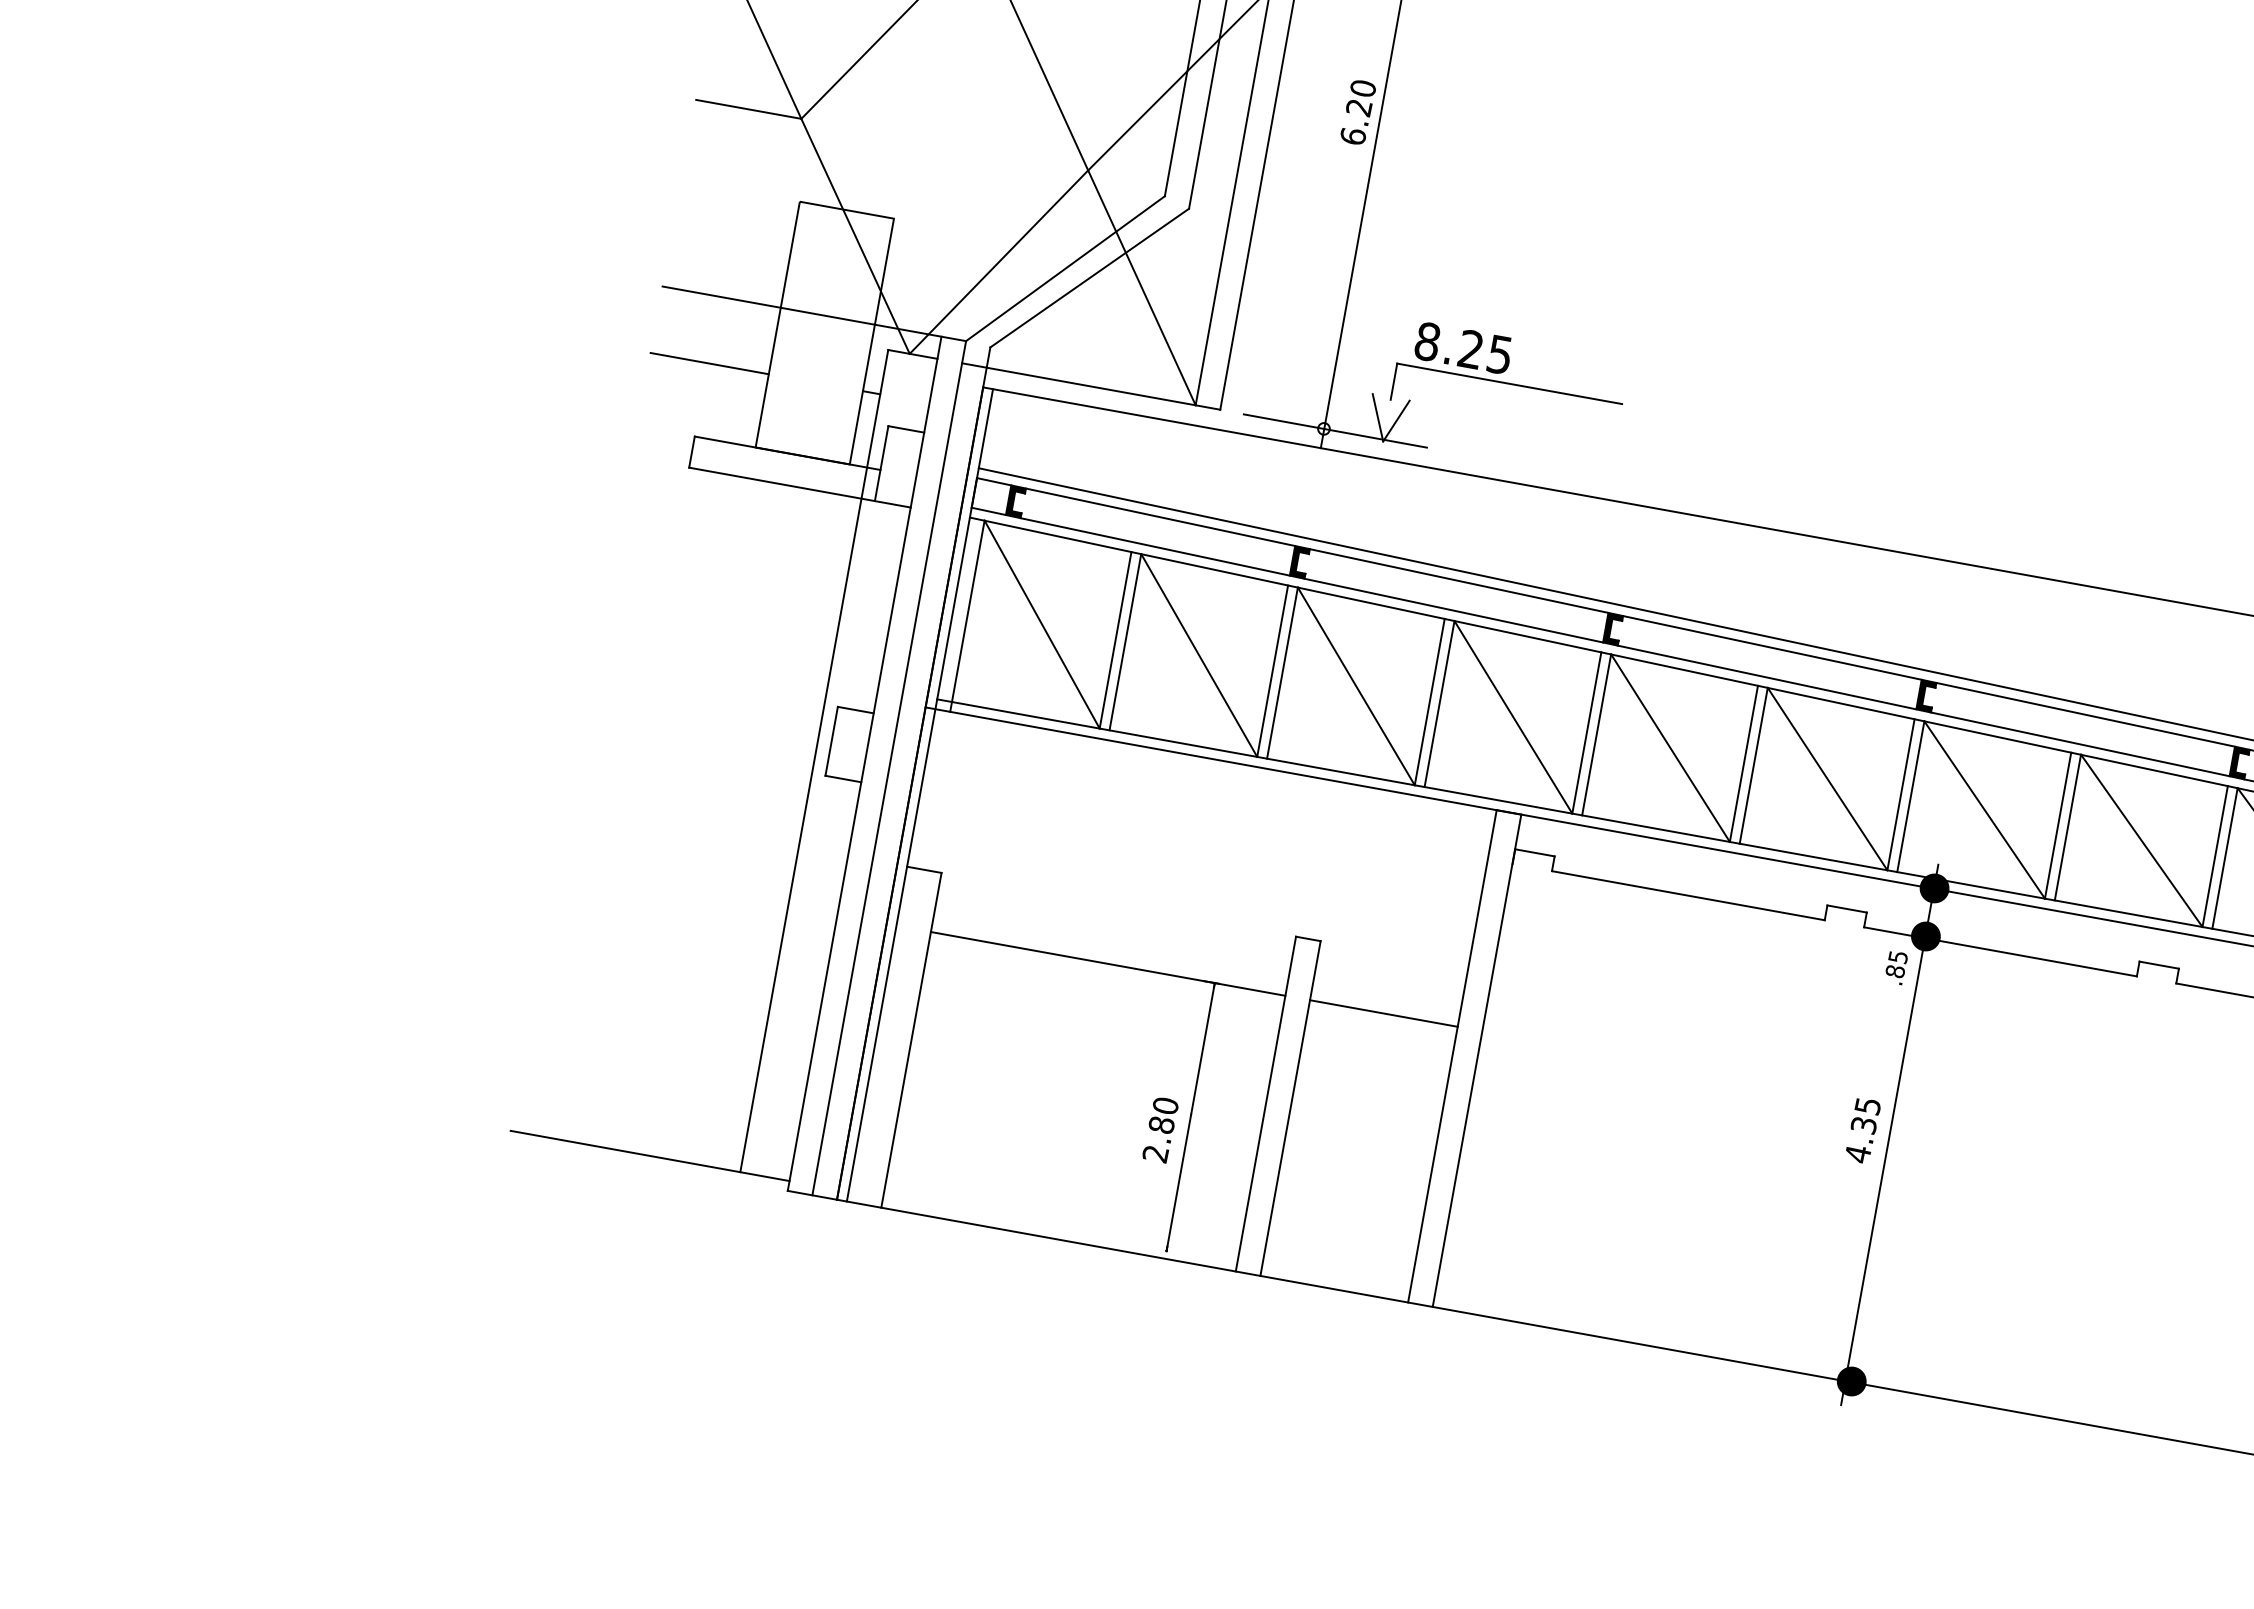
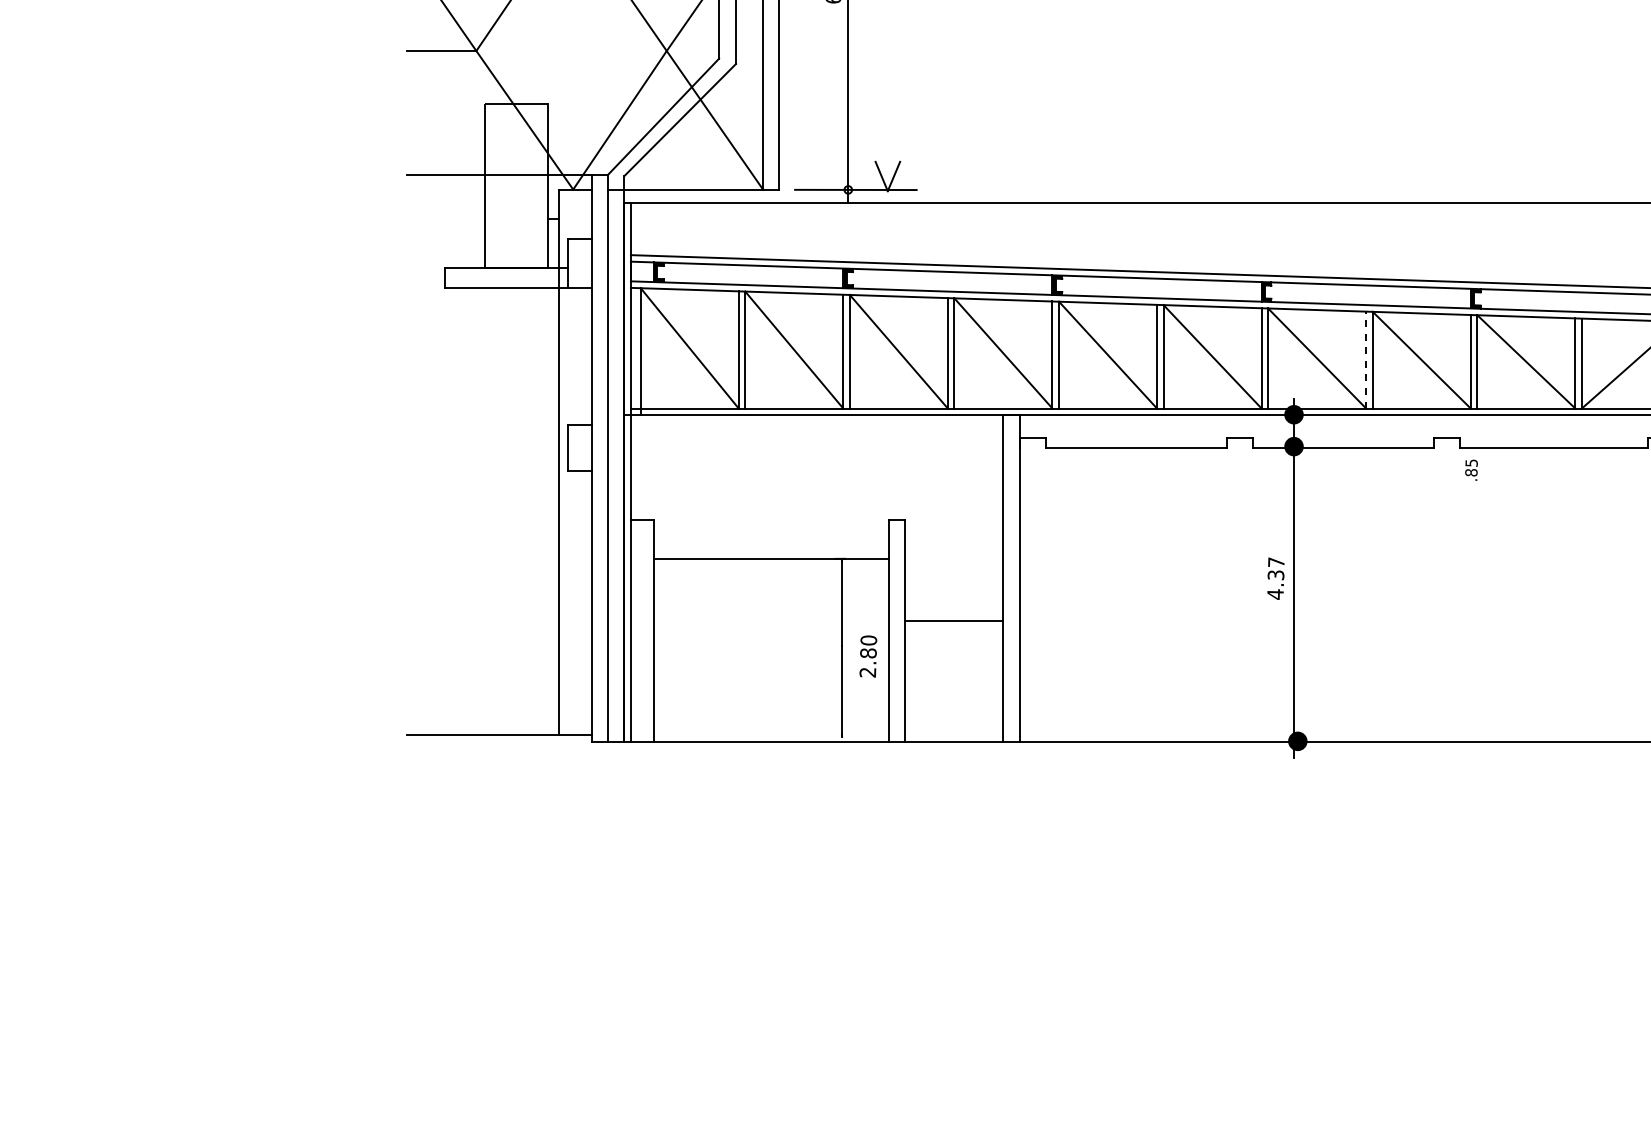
line: (709, 364) -> (445, 219), removed
part: (1510, 379) -> (962, 136), removed
line: (2058, 824) -> (1366, 359), solid -> dashed
text: (1896, 966) -> (1471, 469), moved
line: (1384, 1012) -> (954, 620), moved
text: (1868, 1106) -> (1276, 562), 4.35 -> 4.37
text: (1160, 1129) -> (868, 656), moved

